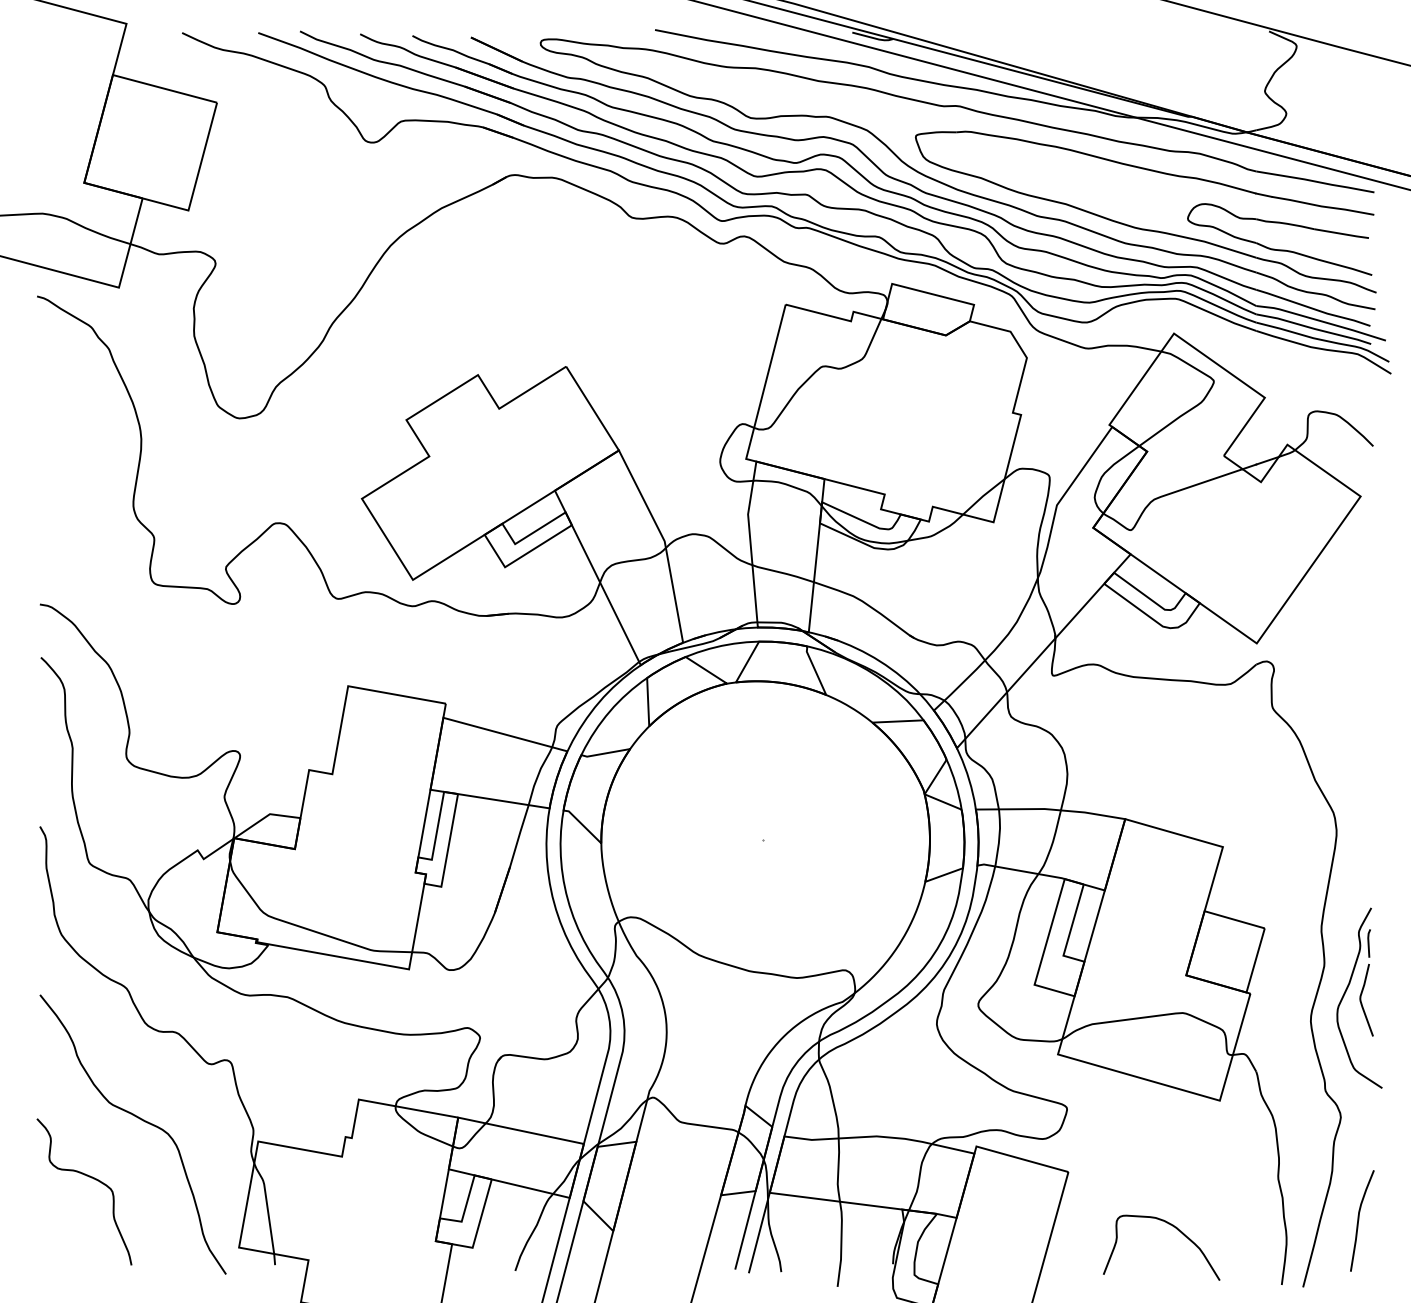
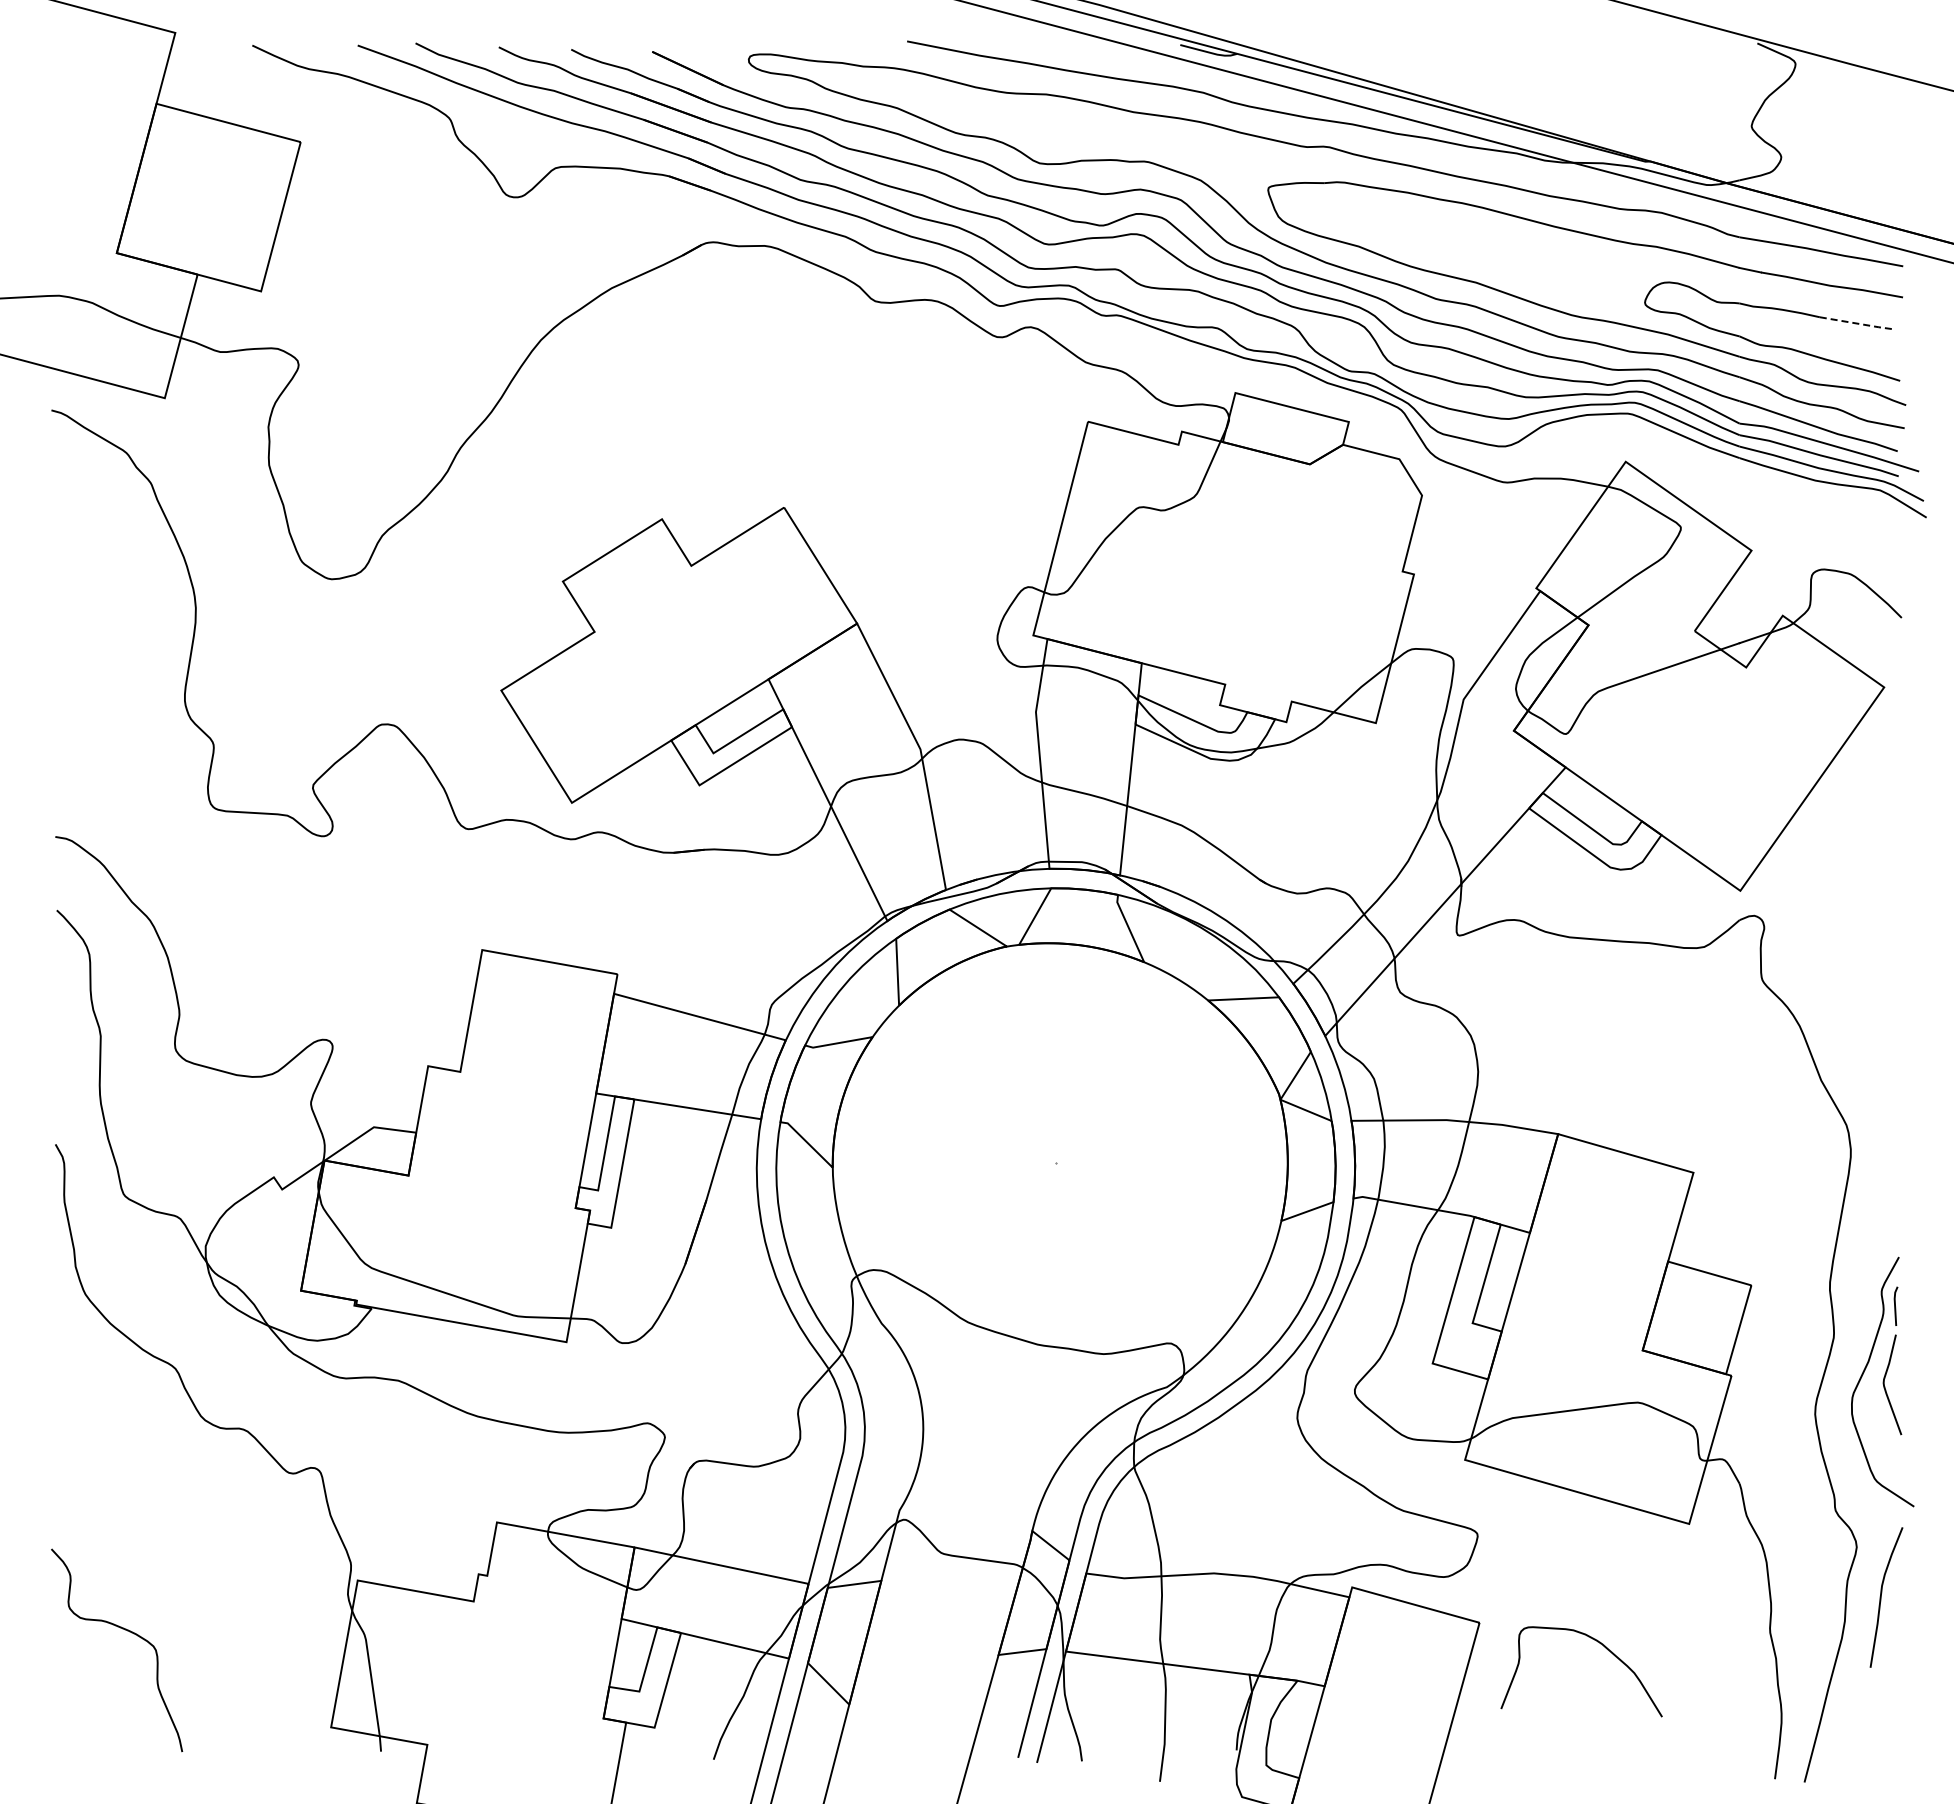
line: (1342, 233) -> (1858, 323), solid -> dashed
curve: (143, 1121) -> (198, 1552), removed
curve: (1358, 1220) -> (1881, 1597), moved
curve: (1175, 1228) -> (1600, 1644), moved

